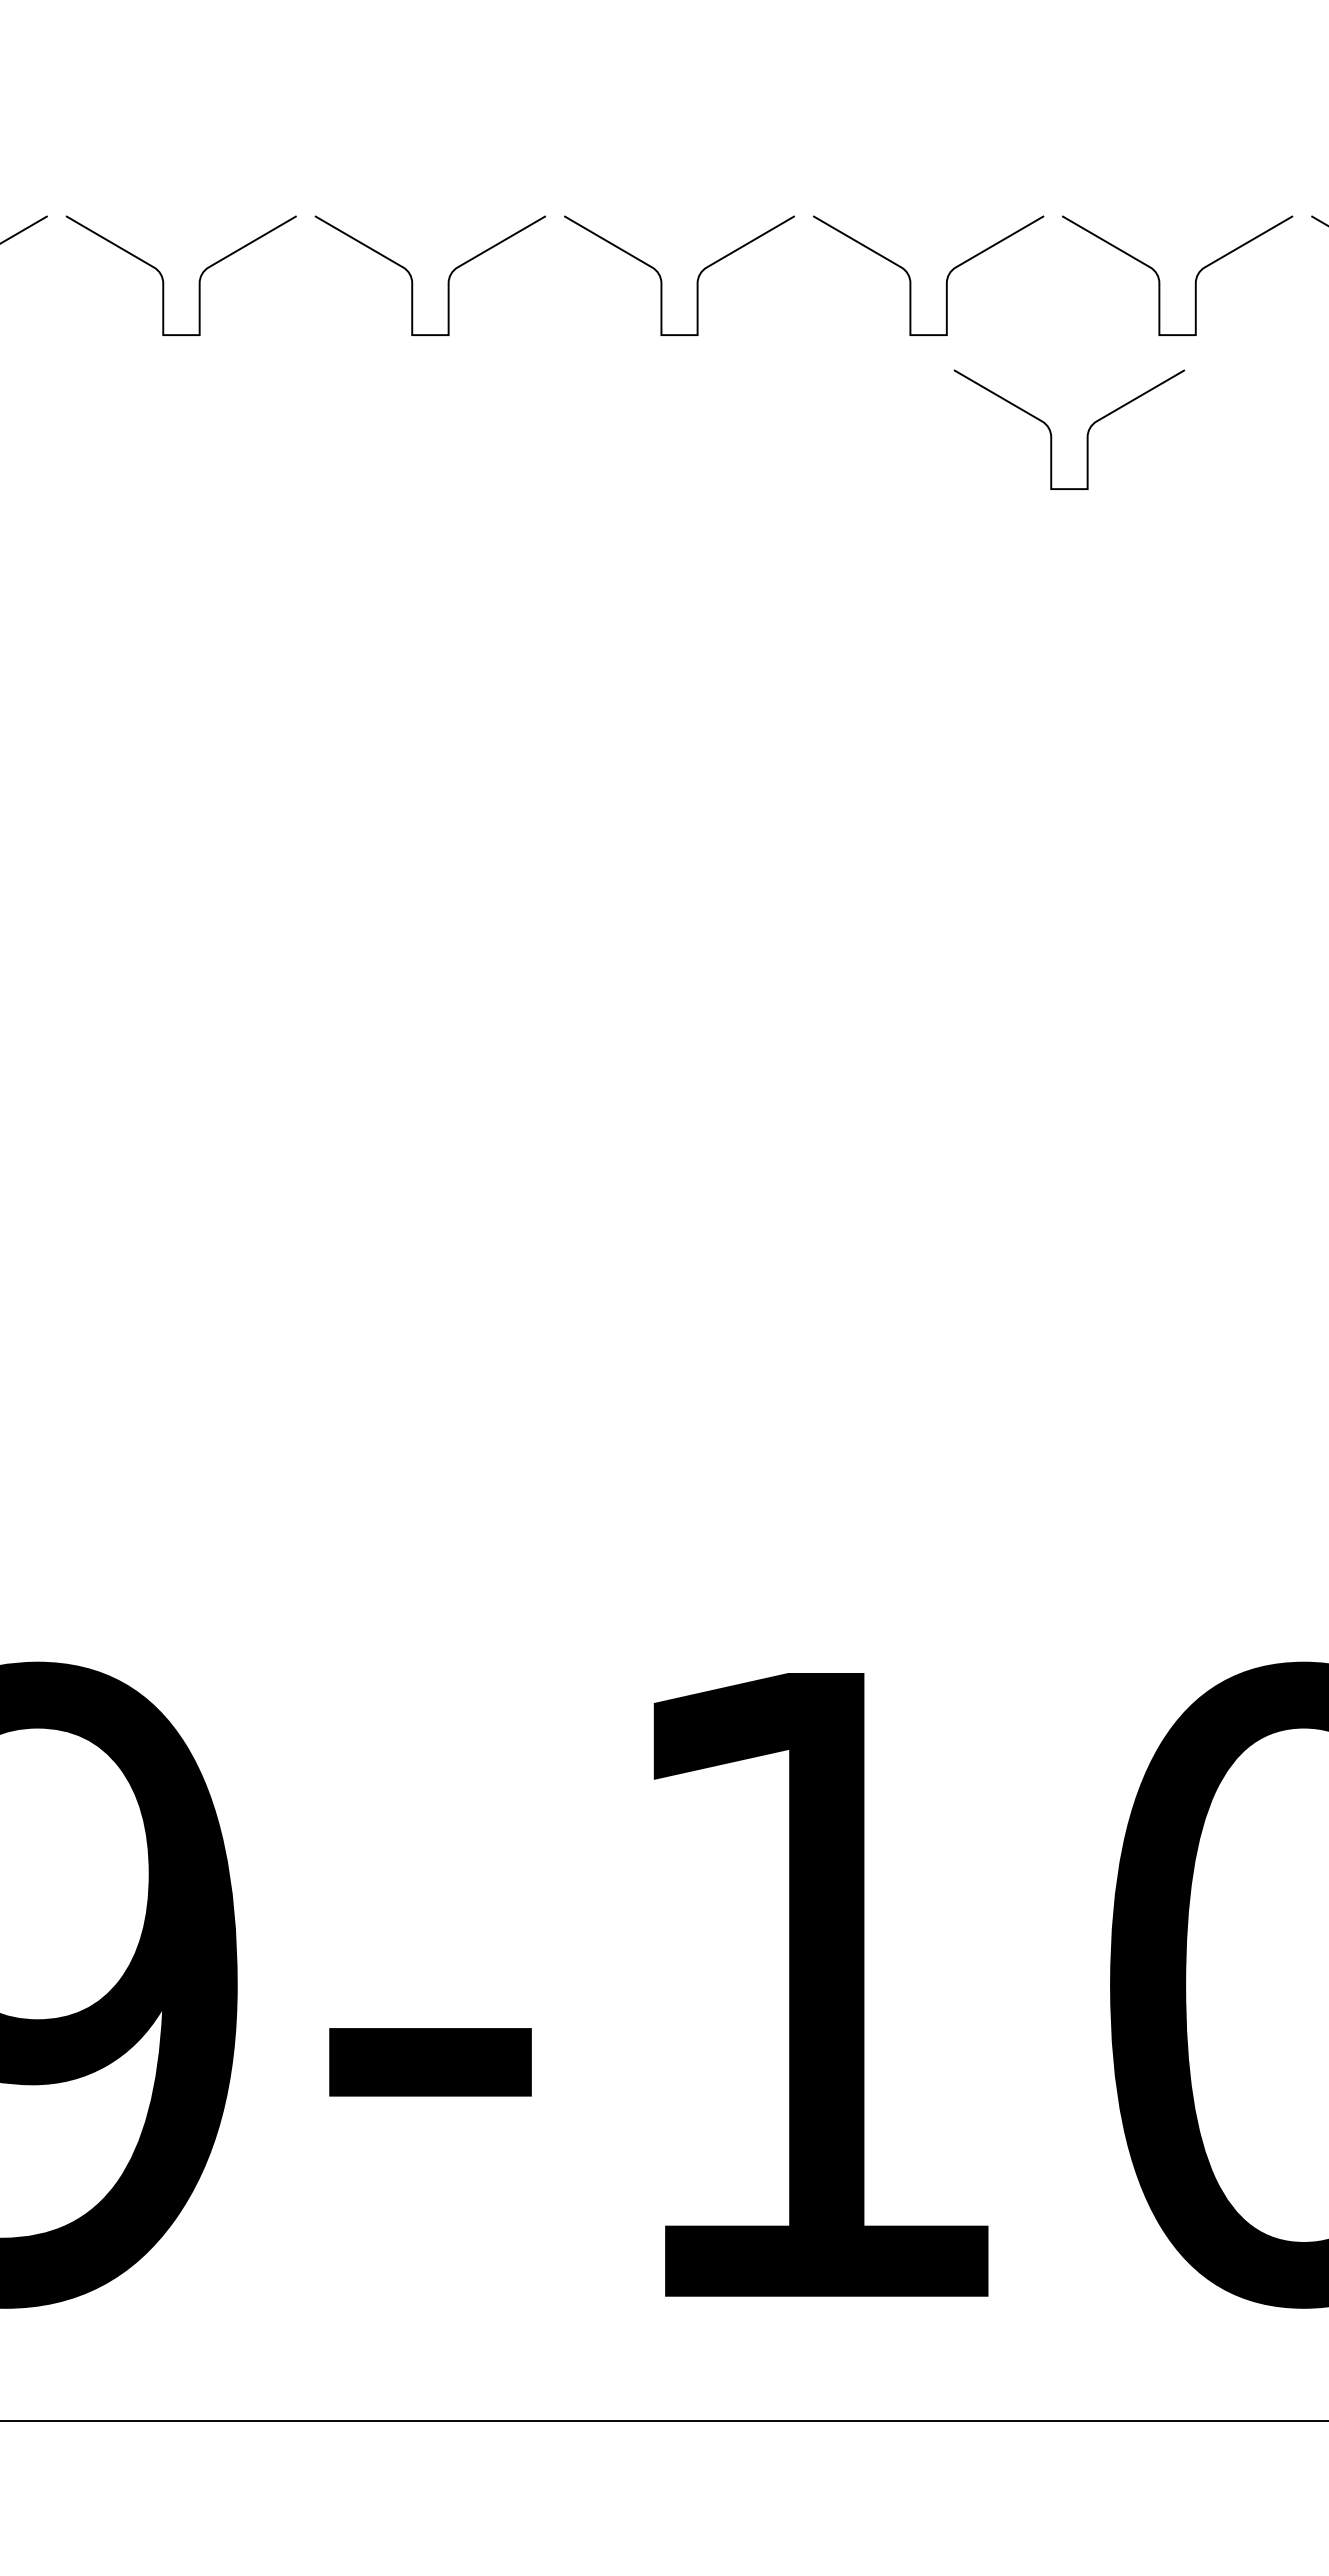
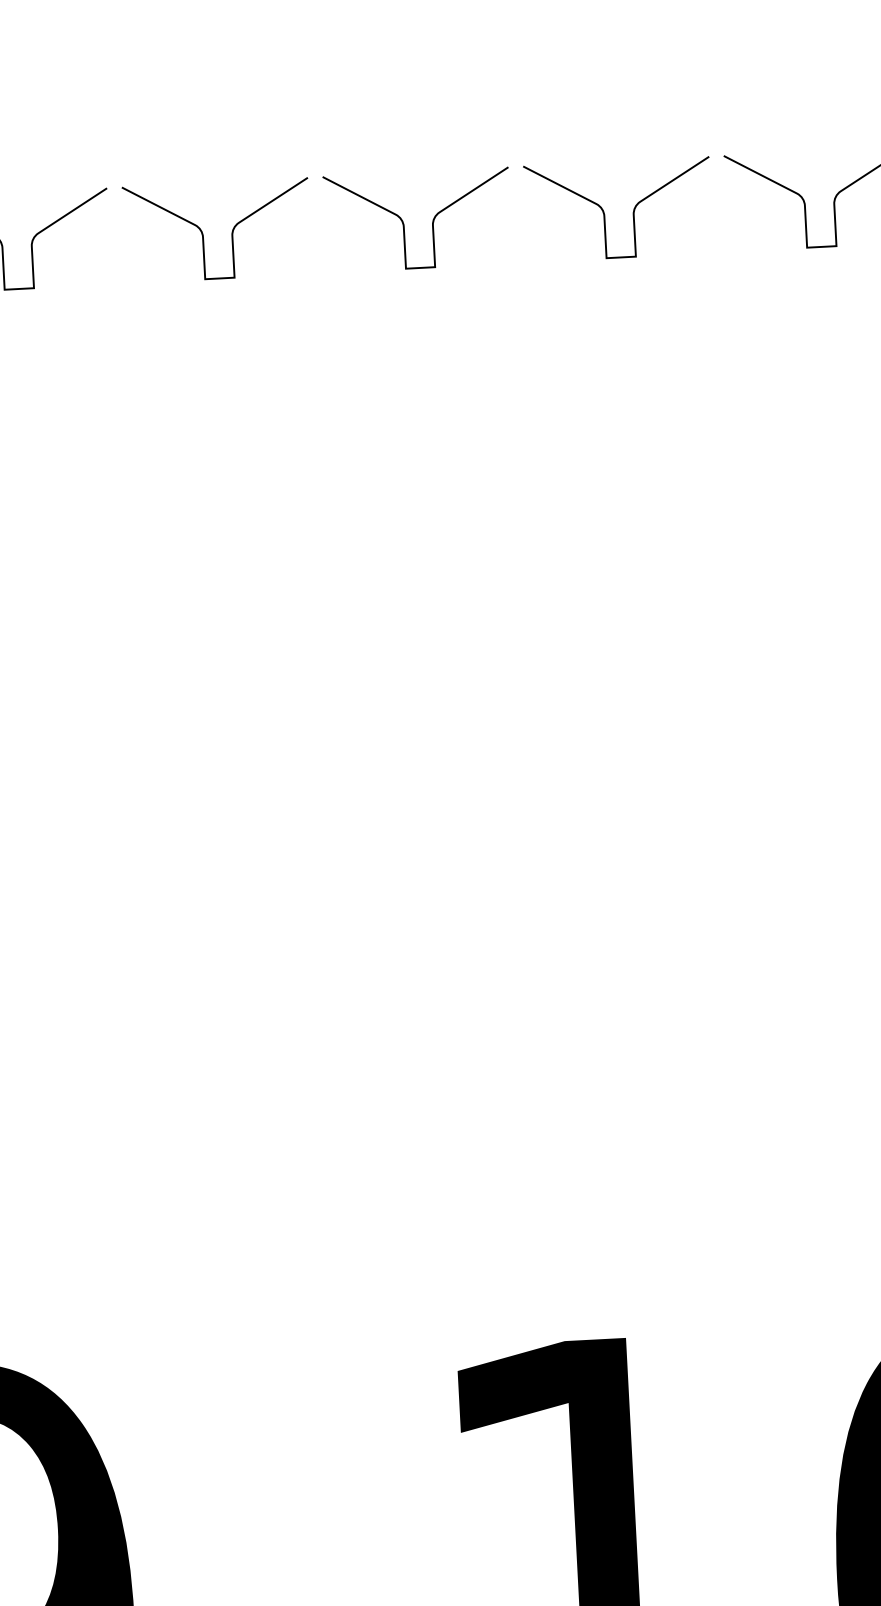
curve: (1051, 431) -> (724, 329), removed

